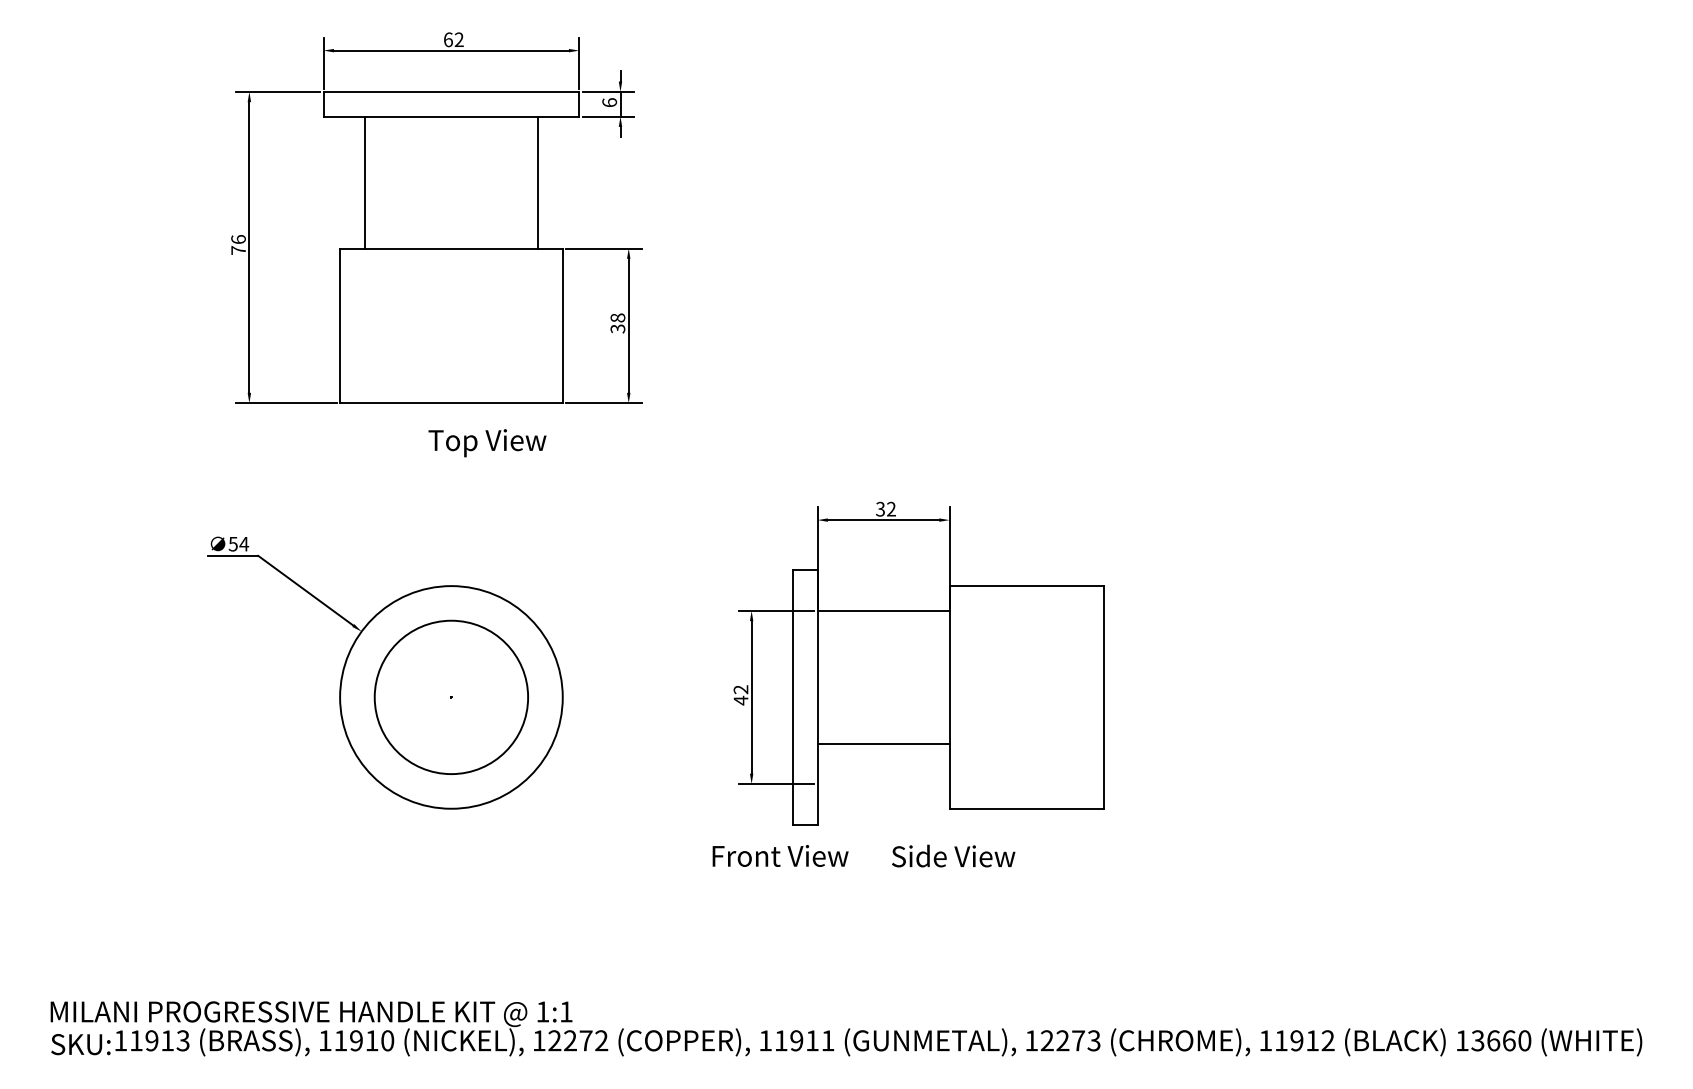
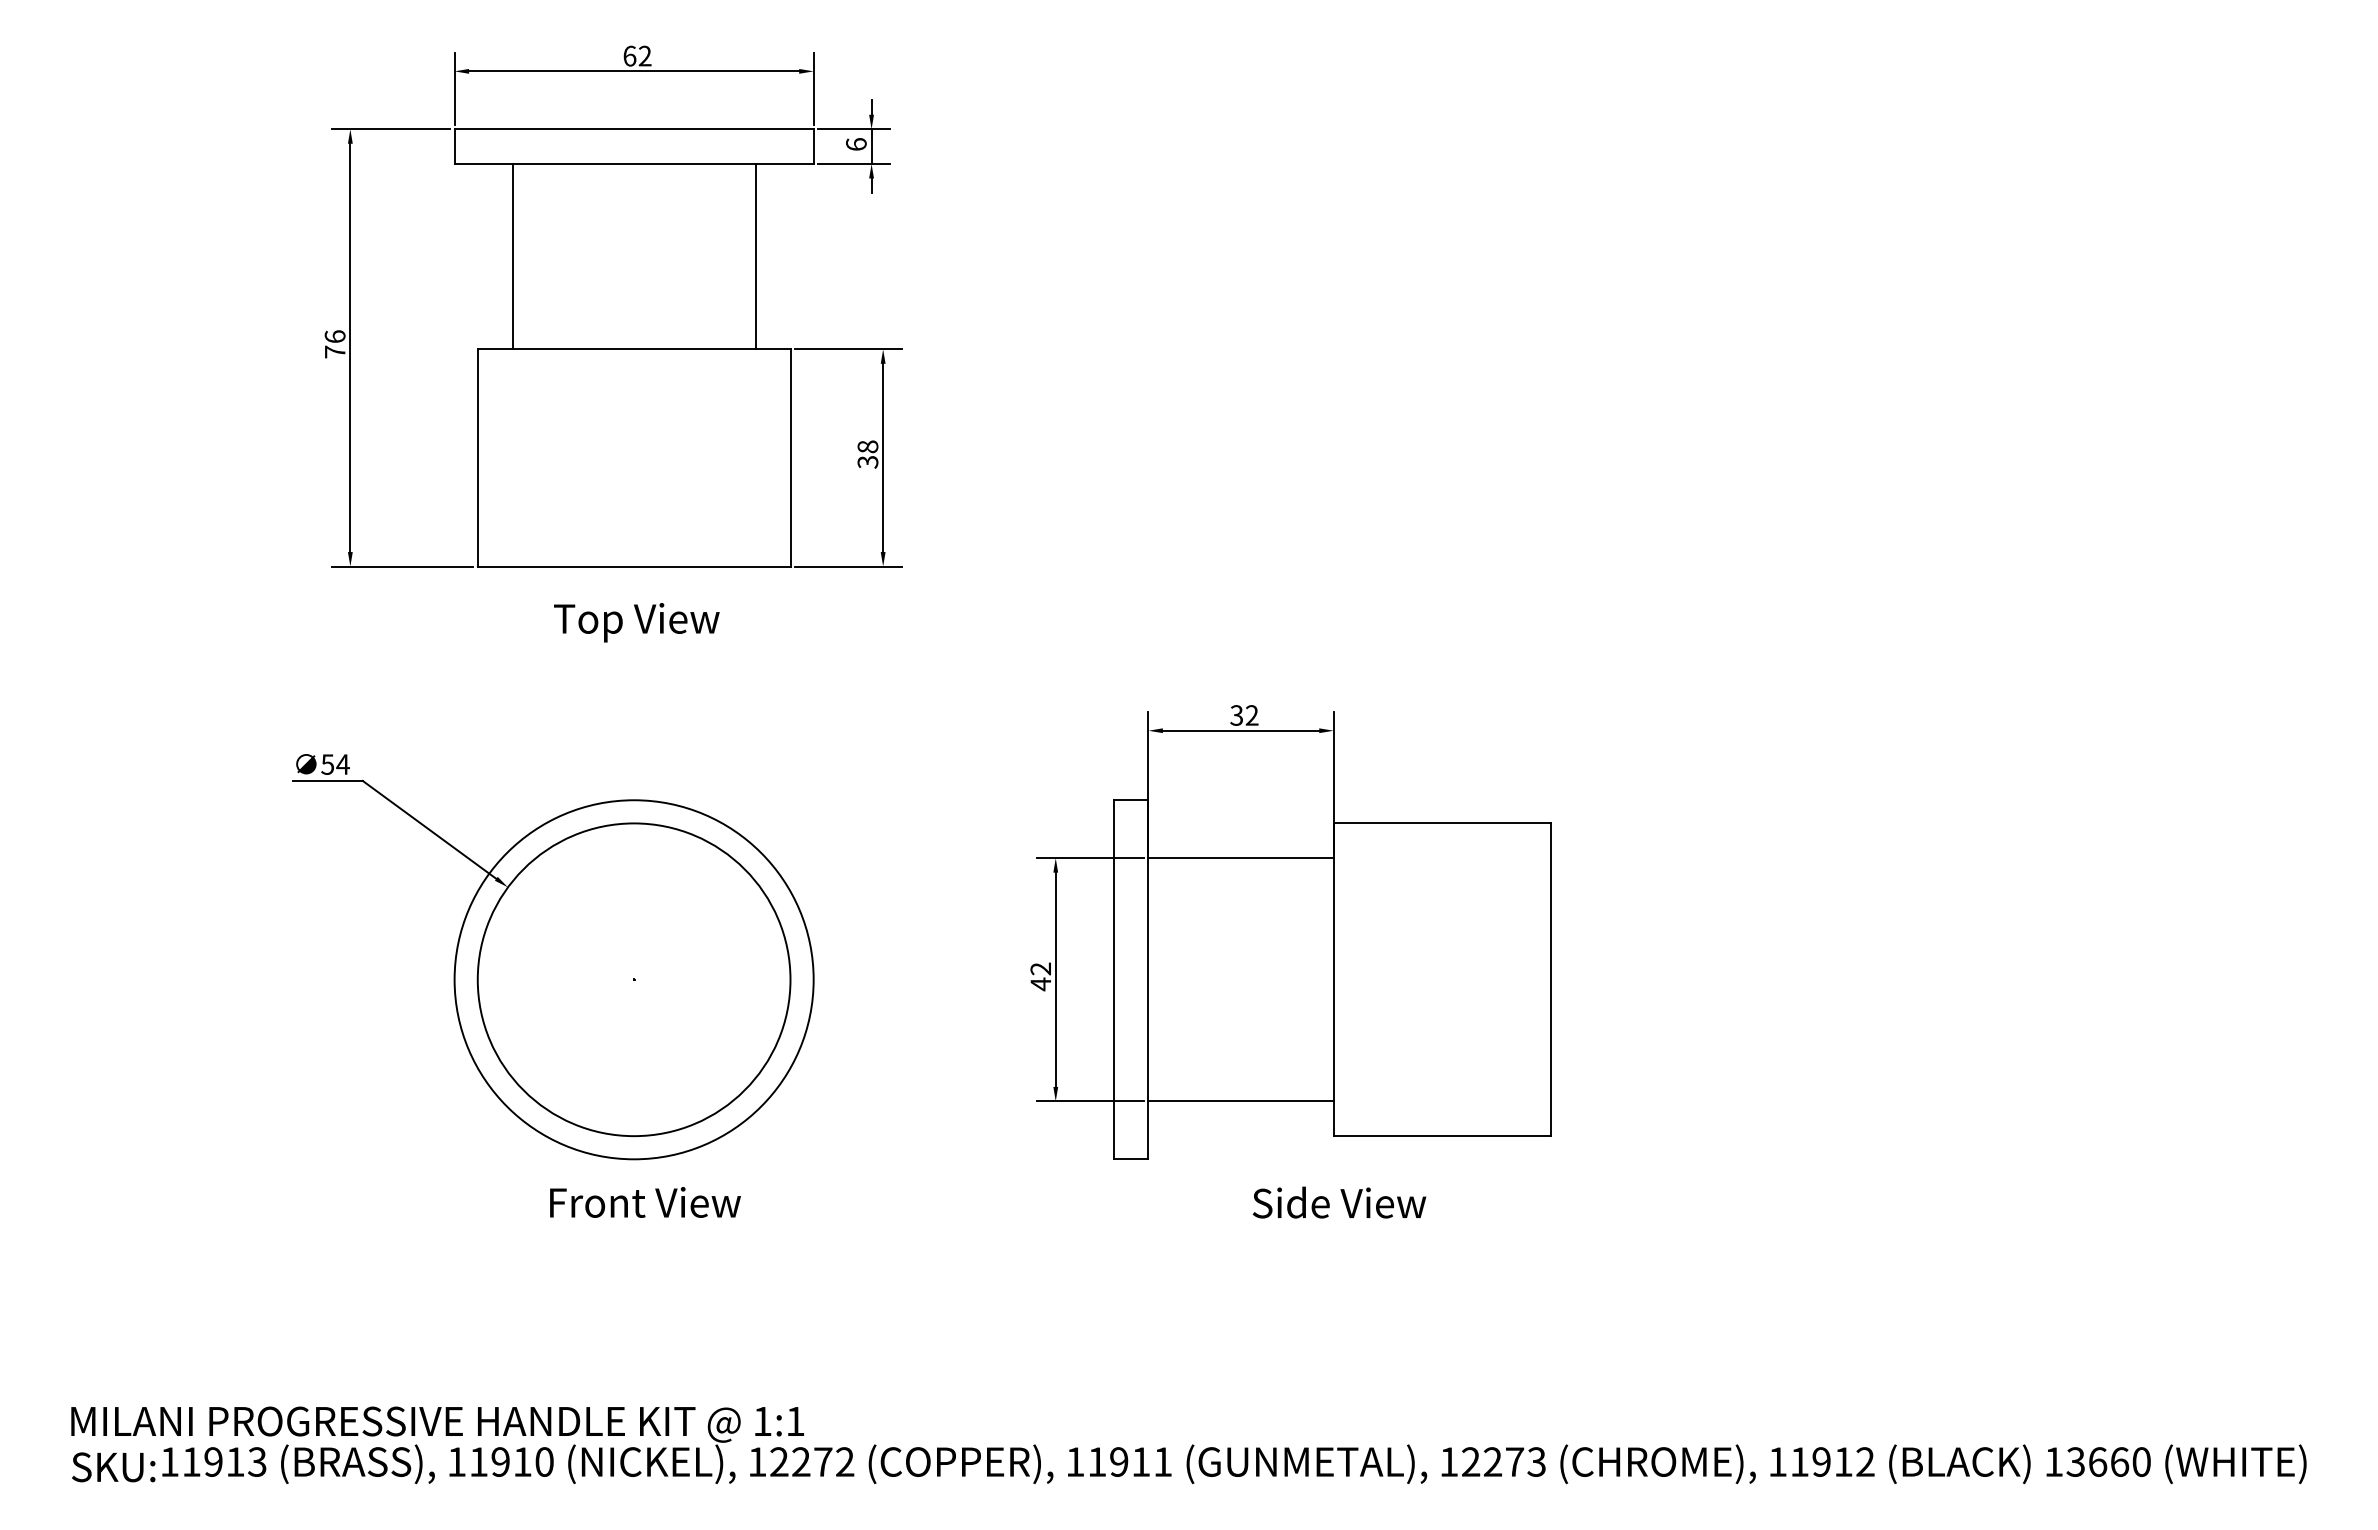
text: (487, 443) -> (636, 622), moved
circle: (450, 697) -> (633, 979), size x1.67
line: (883, 744) -> (1240, 1101), moved
text: (780, 856) -> (645, 1202), moved

